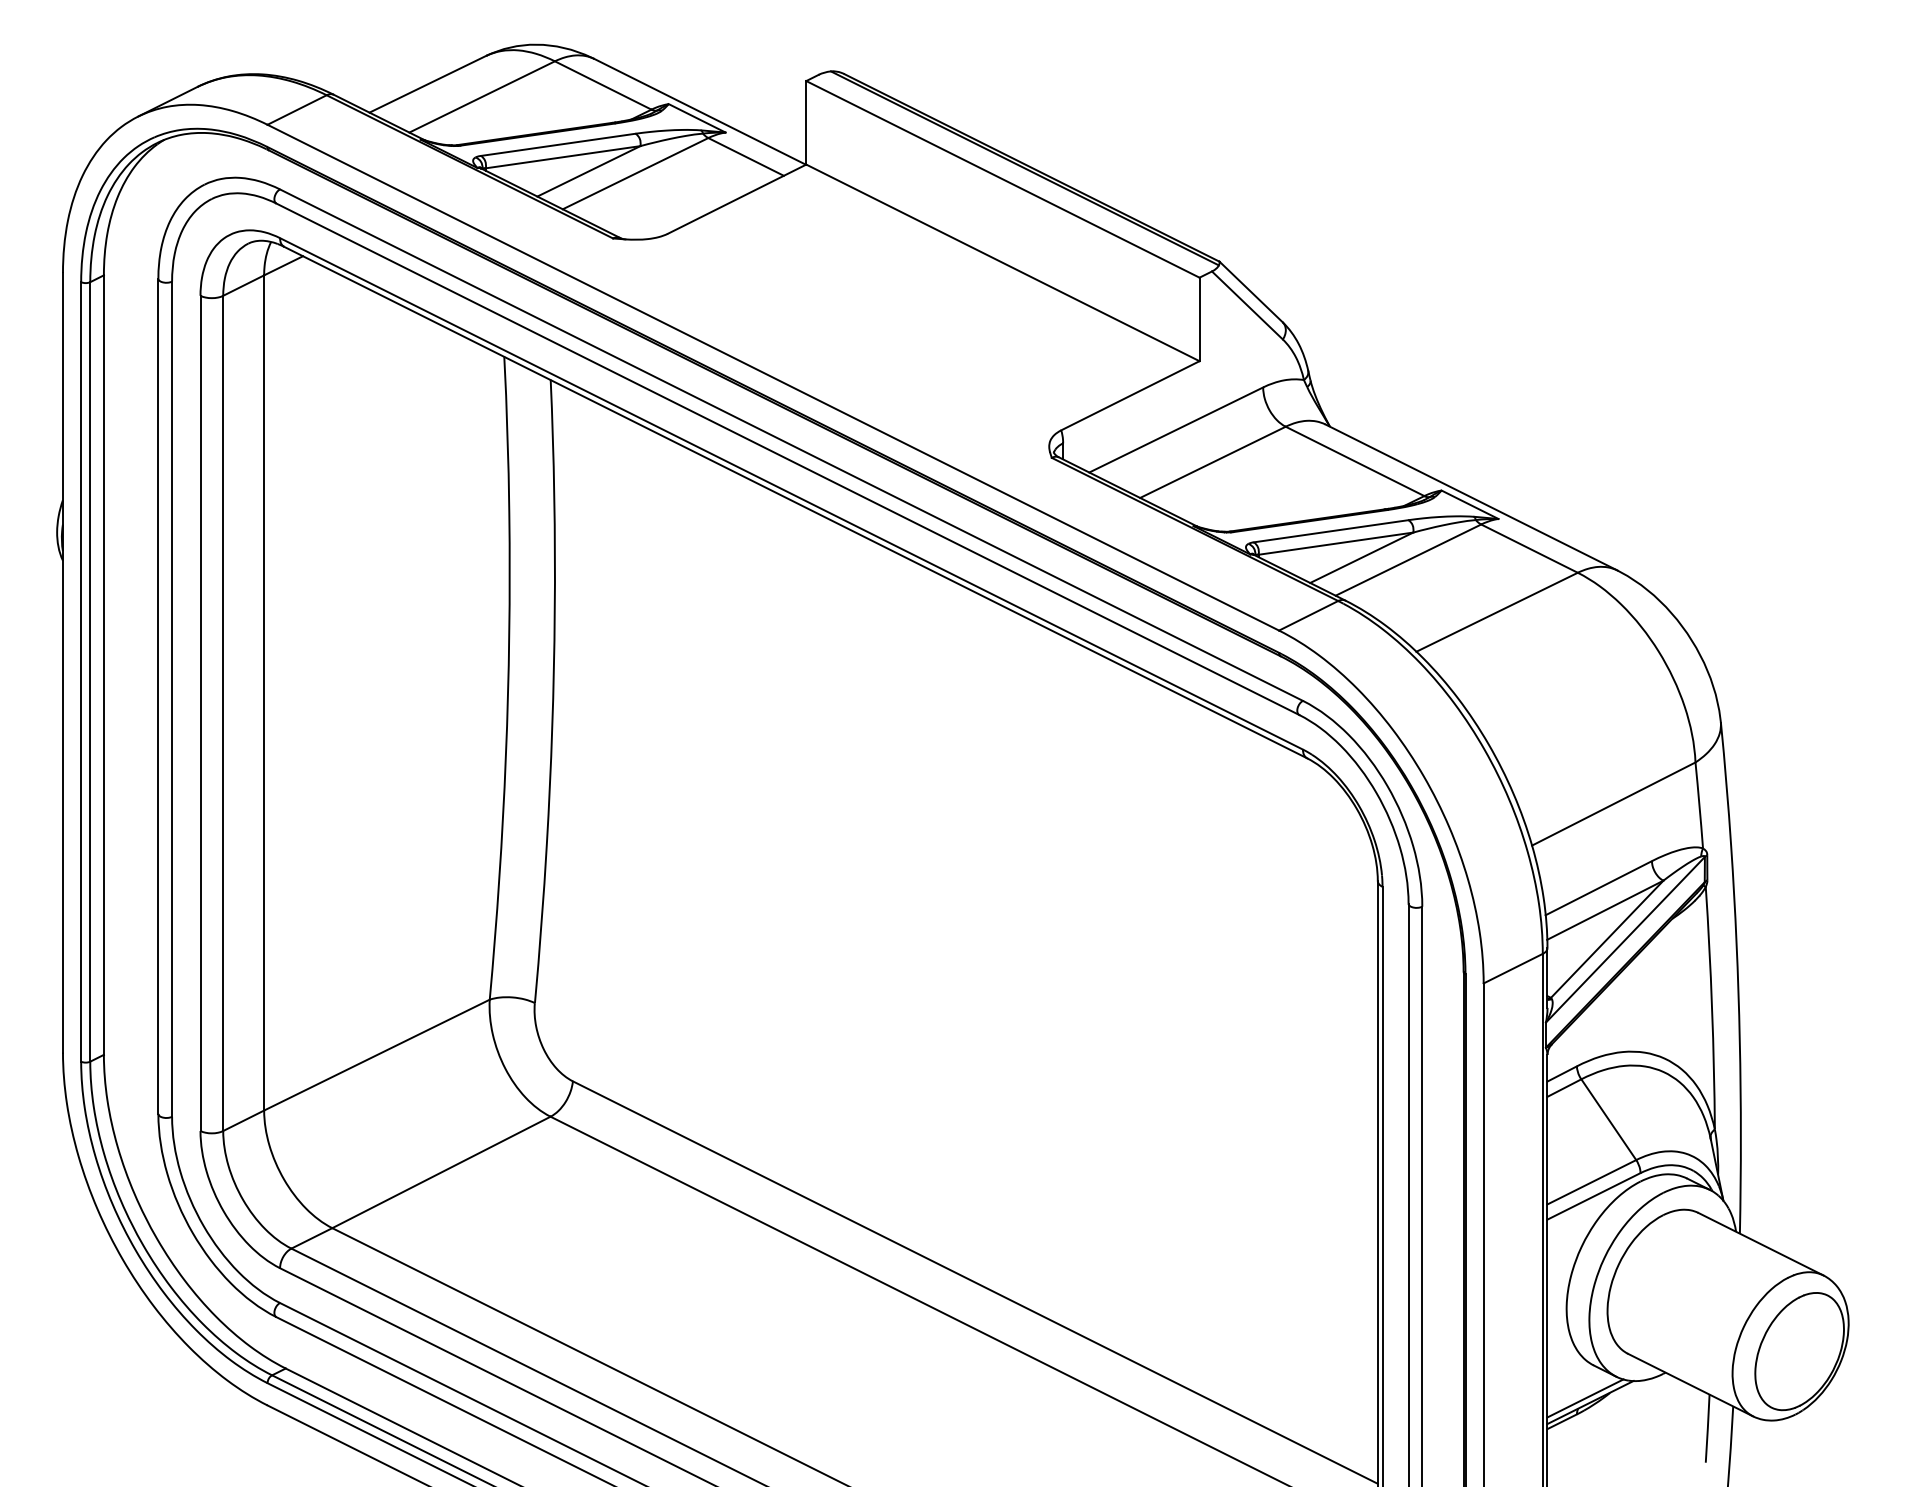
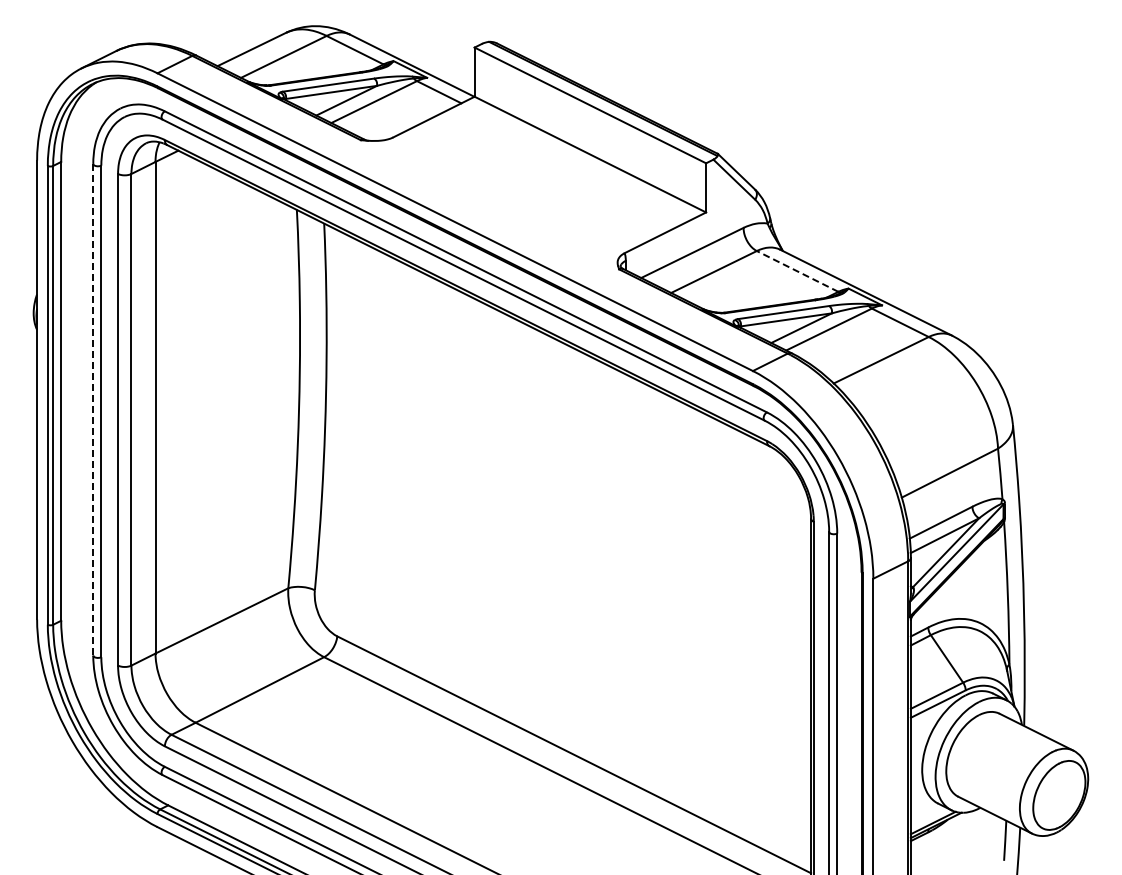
line: (1354, 461) -> (797, 271), solid -> dashed
line: (158, 695) -> (93, 409), solid -> dashed

